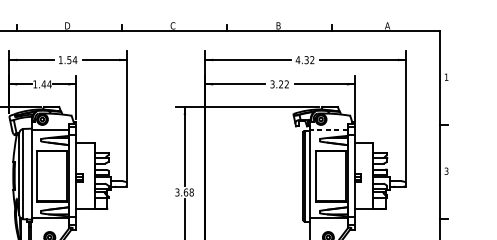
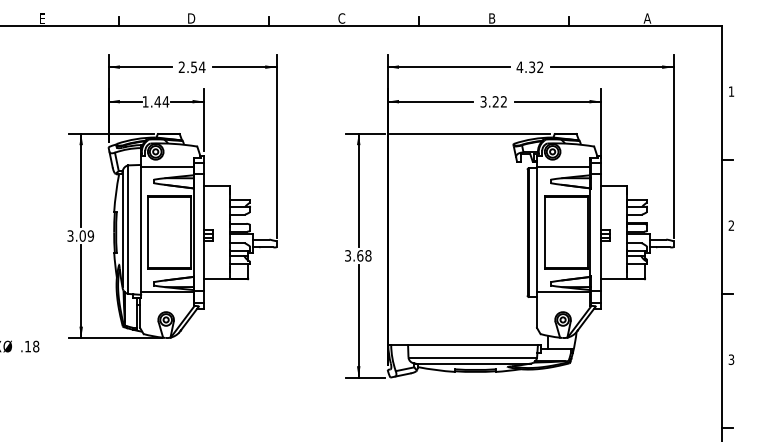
text: (60, 59) -> (181, 66), 1.54 -> 2.54
line: (328, 129) -> (563, 166), dashed -> solid
text: (446, 171) -> (731, 225), 3 -> 2

